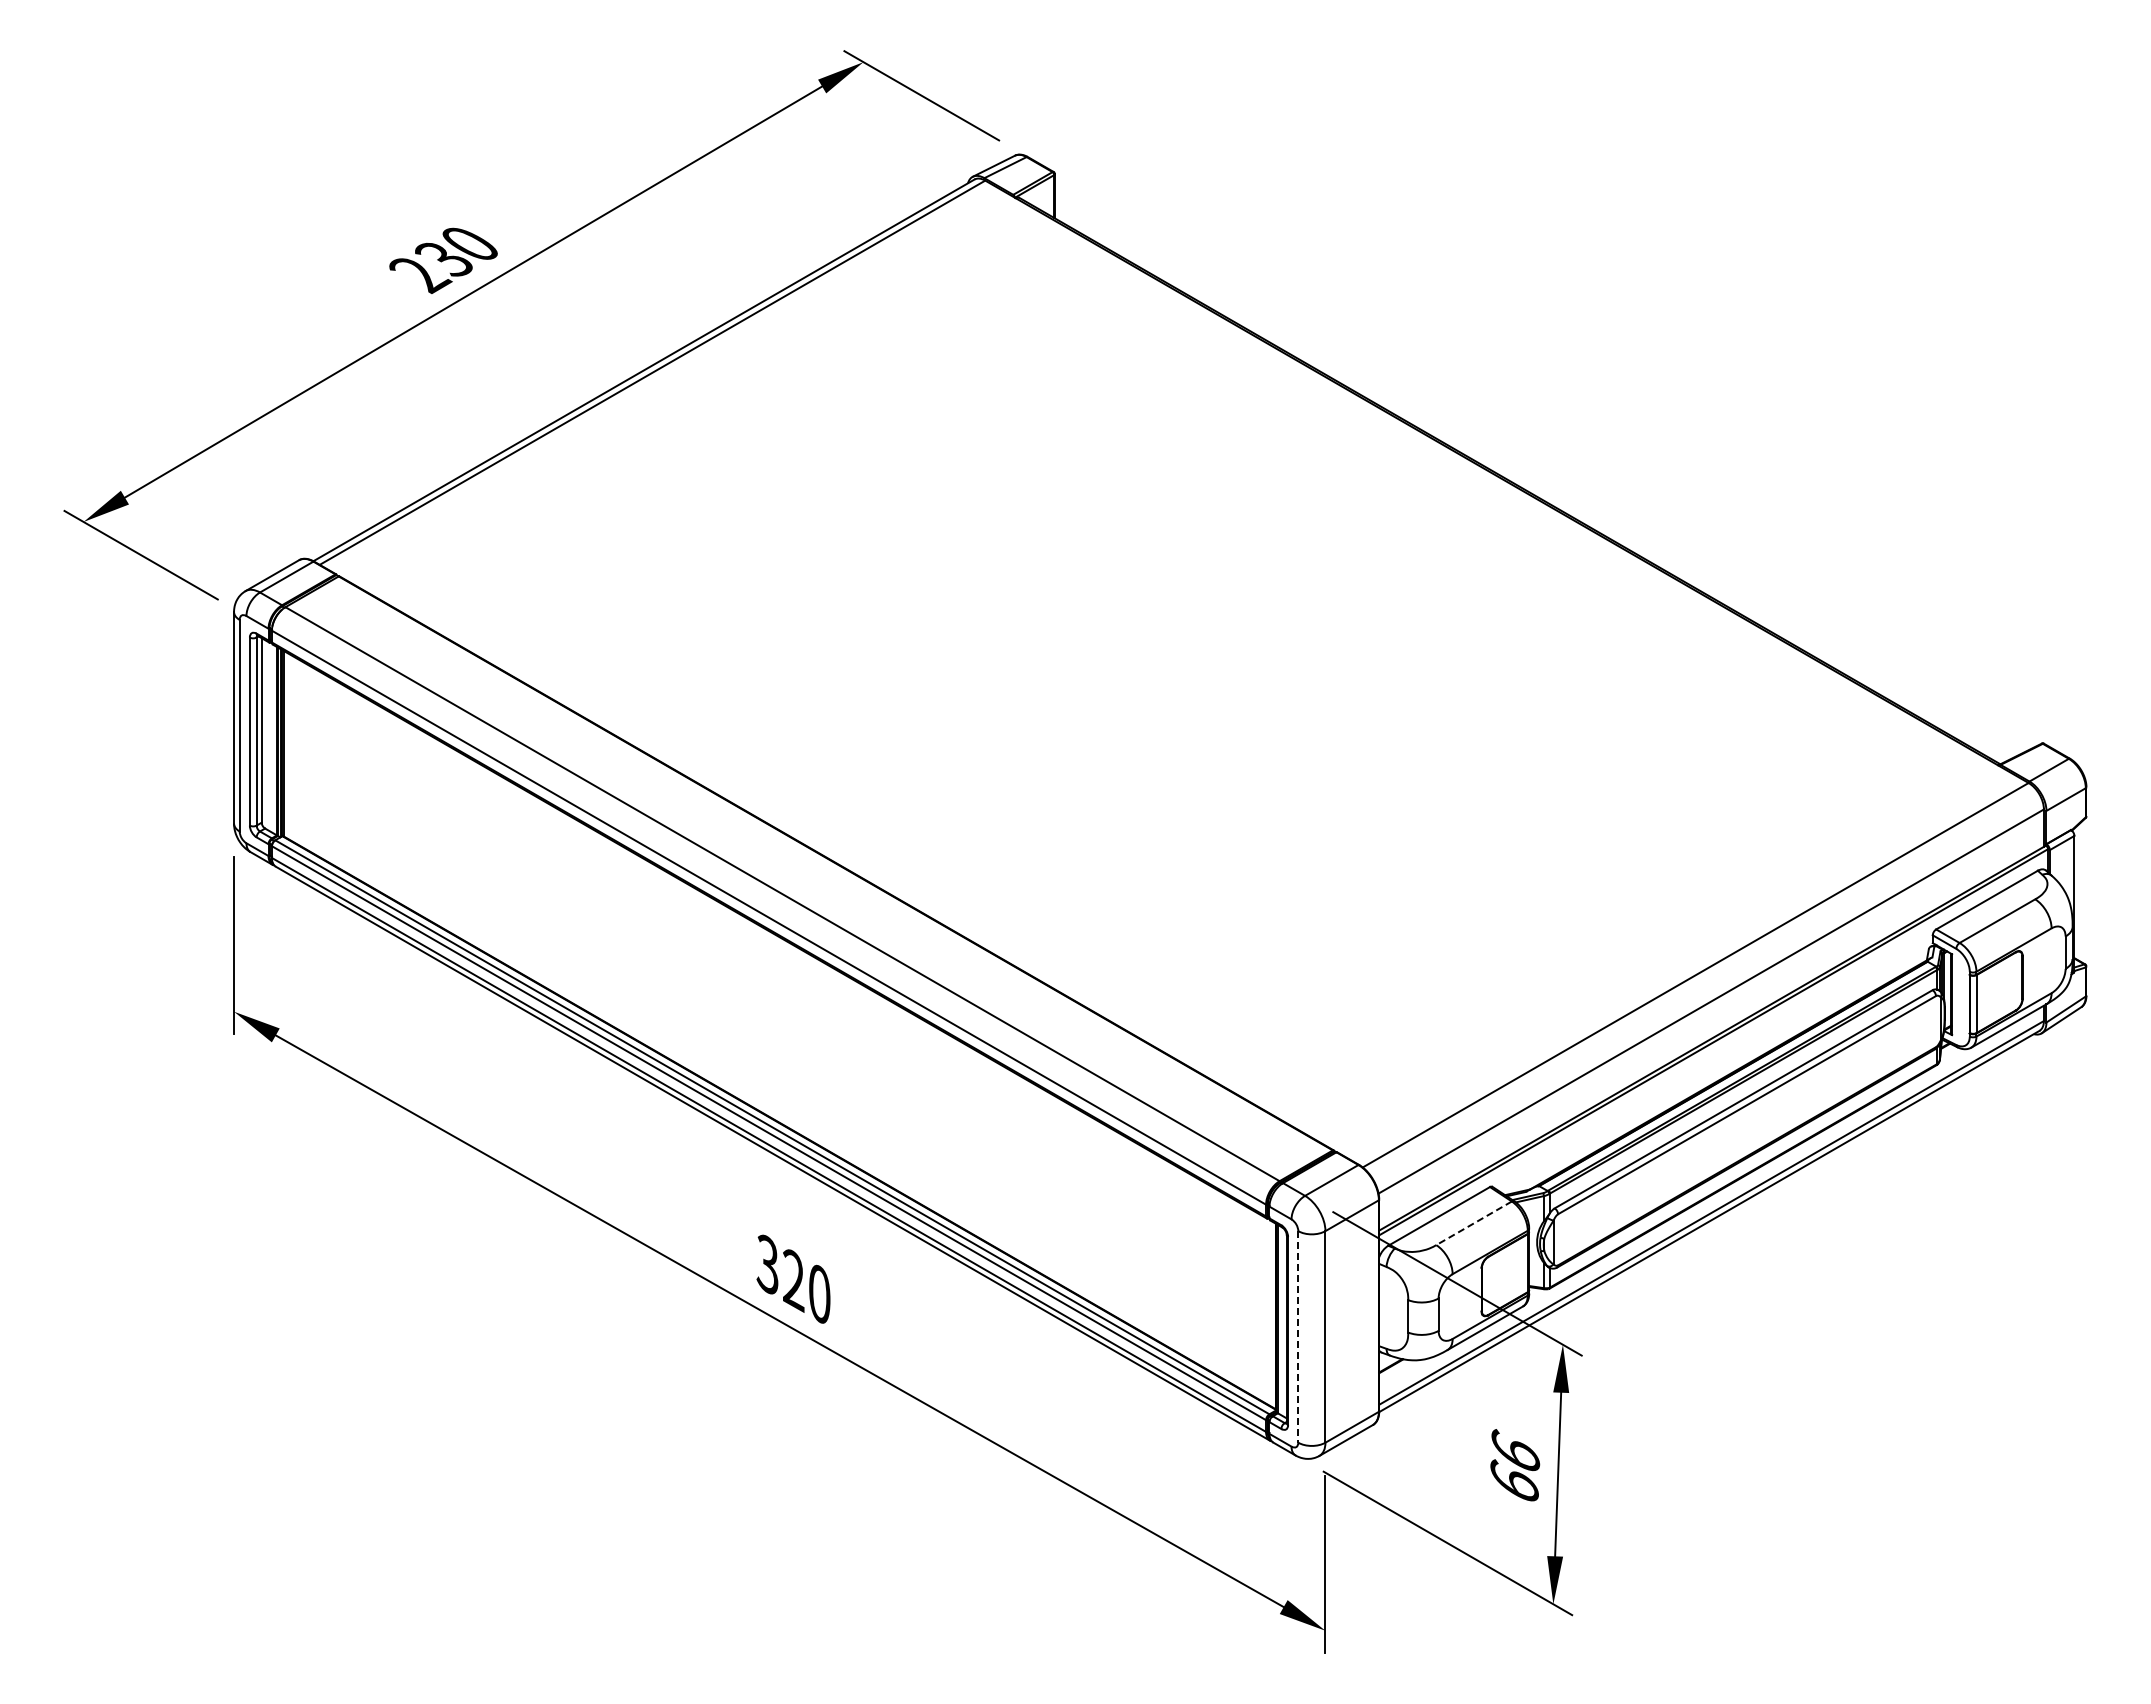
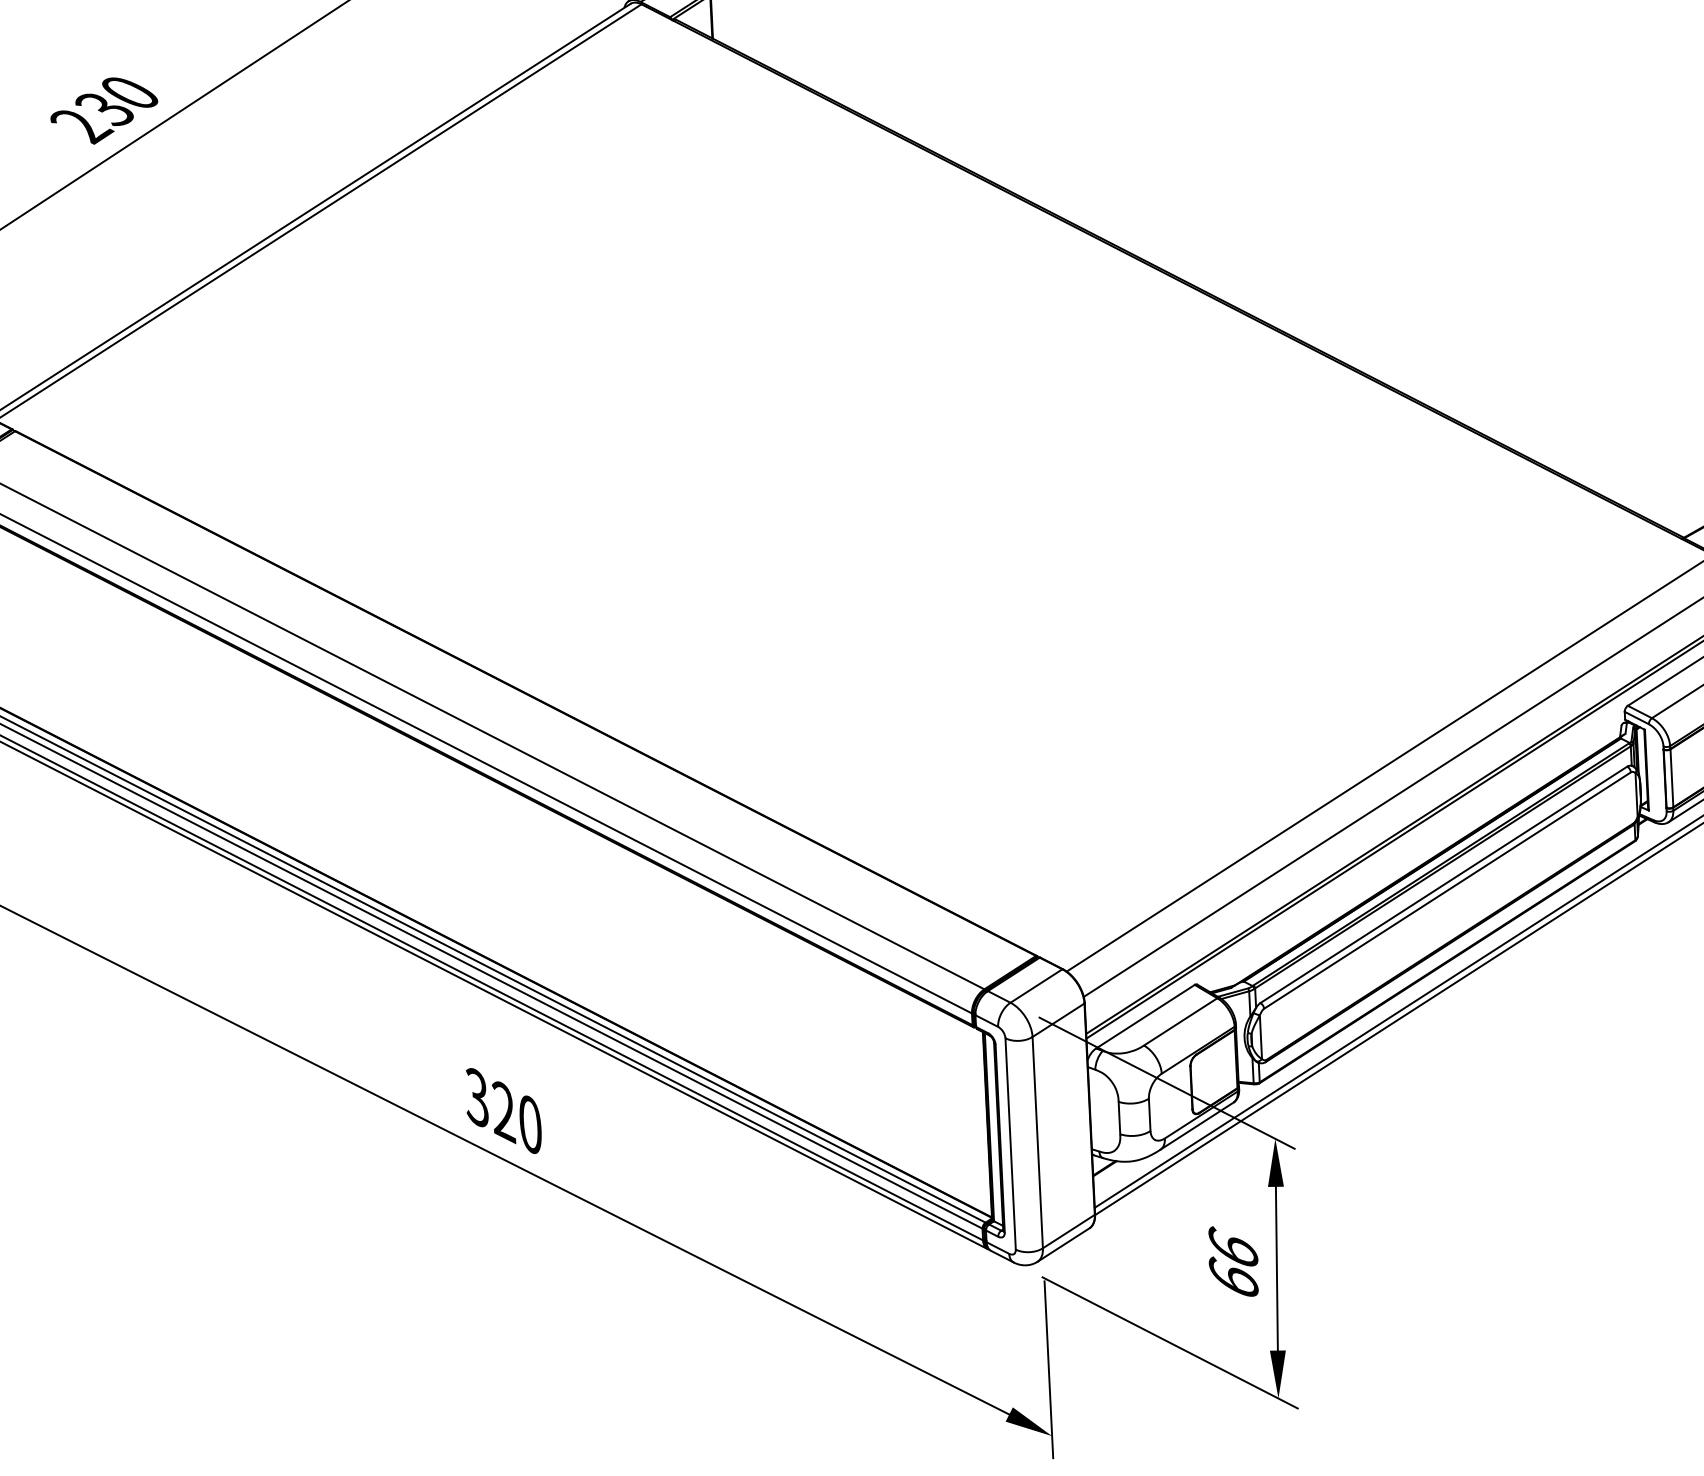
line: (1474, 1223) -> (1181, 1022), dashed -> solid
line: (1298, 1336) -> (1010, 1143), dashed -> solid

